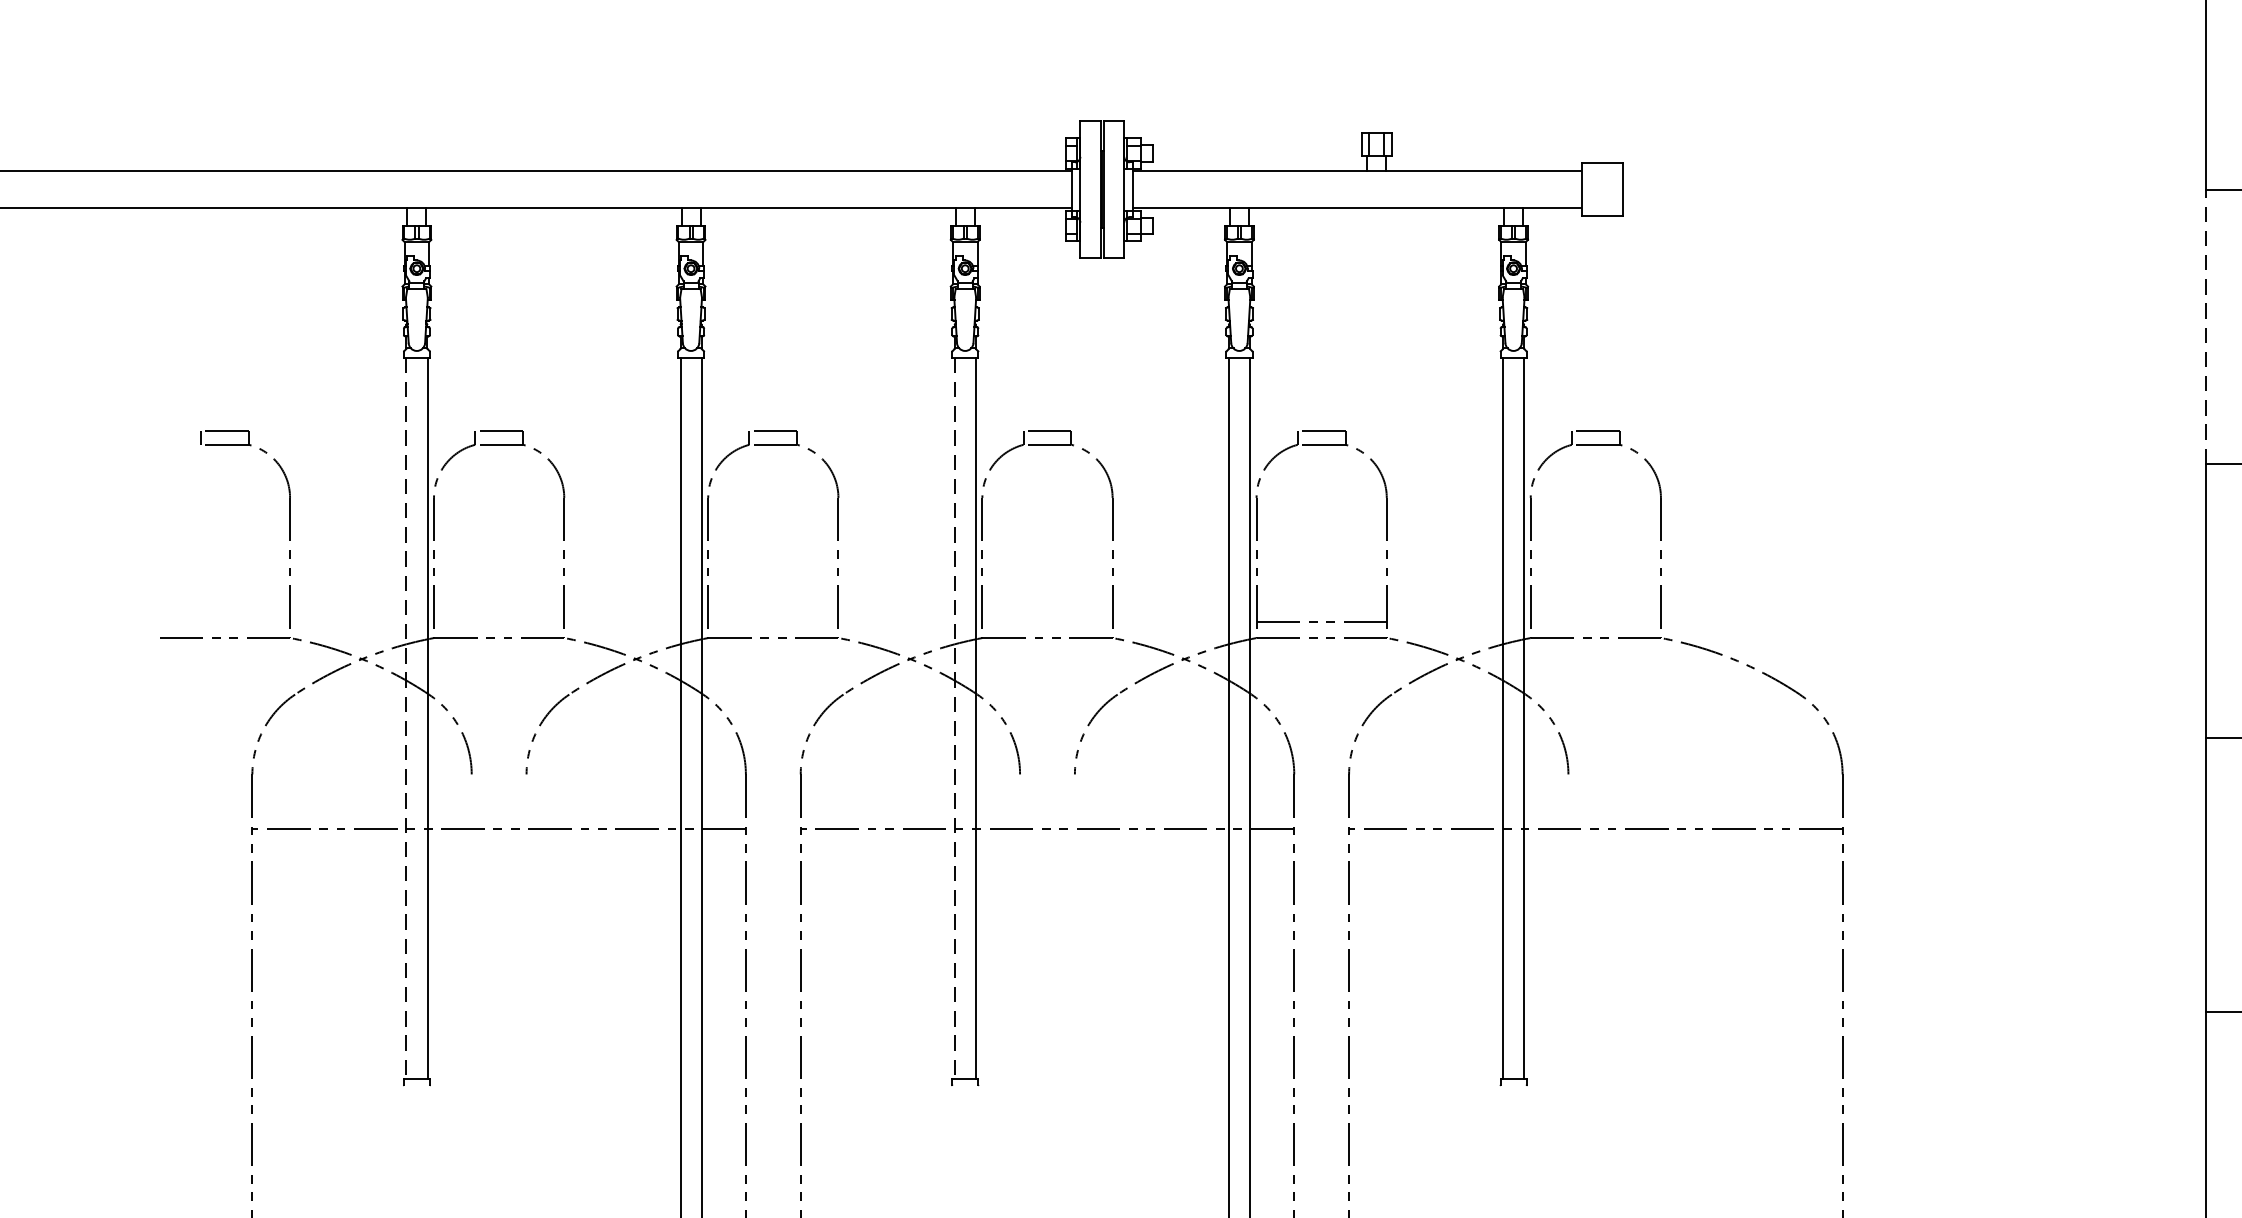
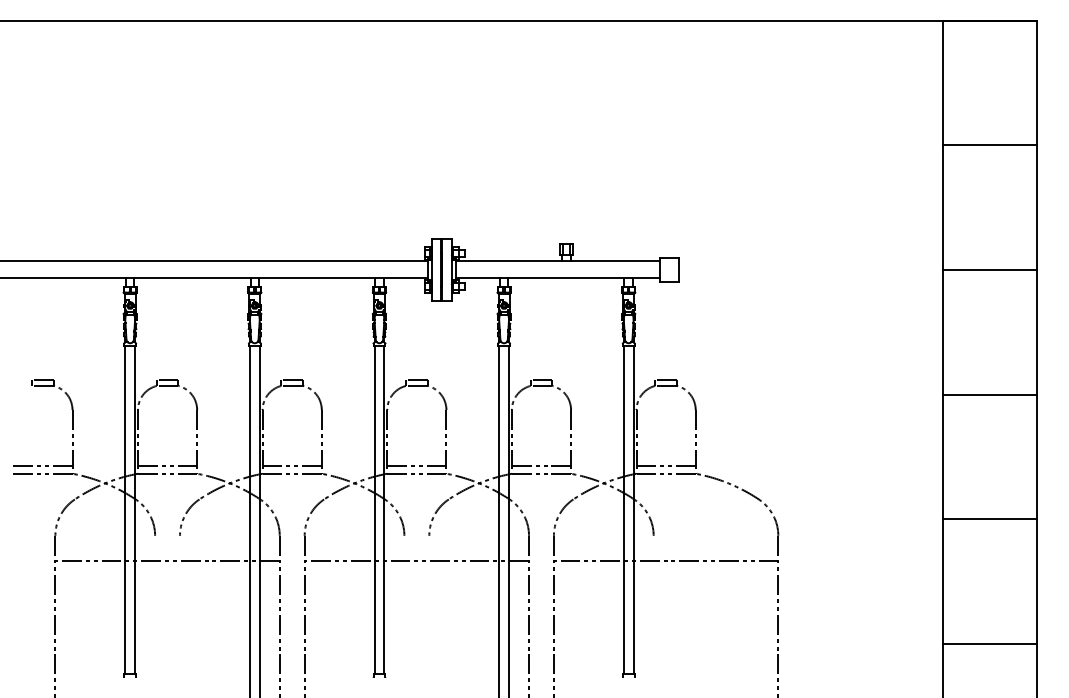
line: (2206, 325) -> (943, 331), dashed -> solid
line: (223, 622) -> (42, 466), added
line: (498, 622) -> (167, 466), added
line: (771, 622) -> (291, 466), added
line: (1046, 622) -> (416, 466), added
line: (1594, 622) -> (665, 466), added
line: (406, 718) -> (125, 510), dashed -> solid
line: (954, 718) -> (374, 510), dashed -> solid

